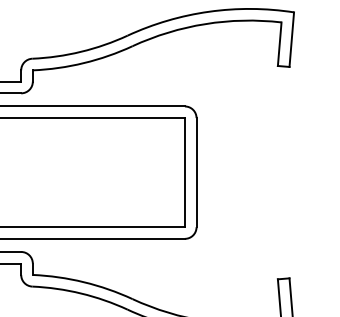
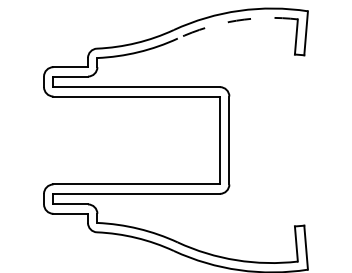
arc: (205, 23) -> (236, 20), solid -> dashed

